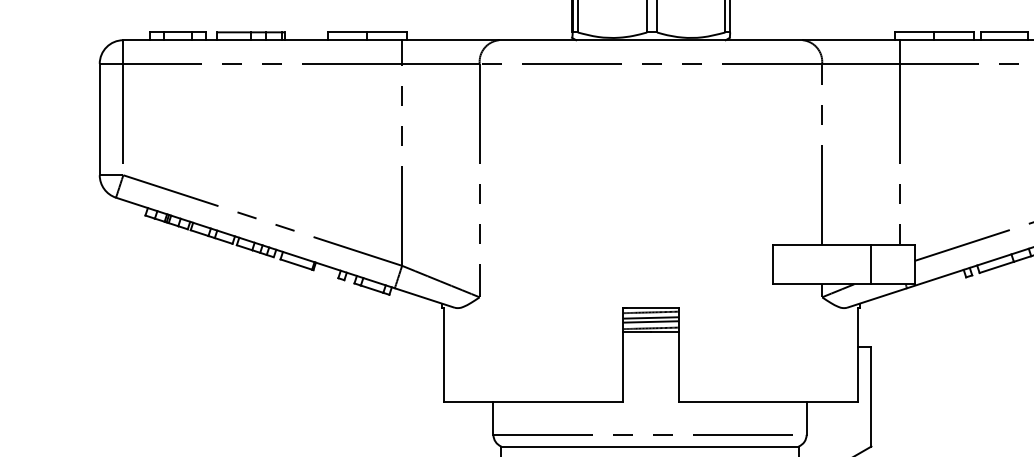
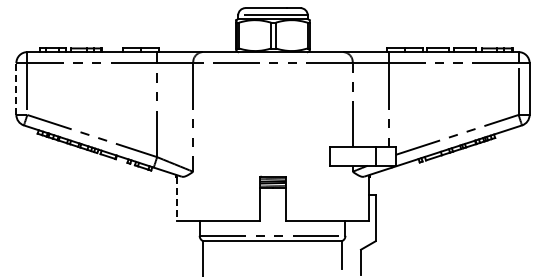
line: (100, 120) -> (16, 89), solid -> dashed
line: (443, 354) -> (176, 198), solid -> dashed

